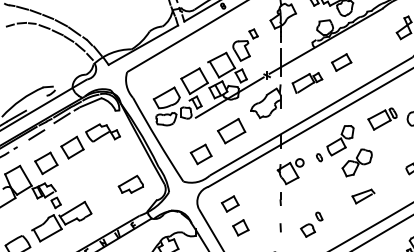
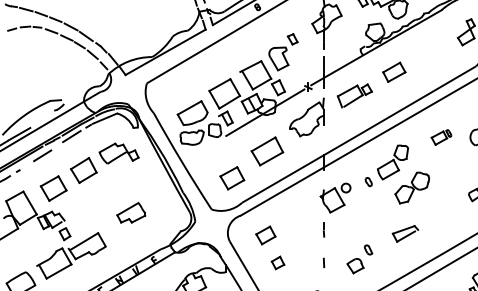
part: (382, 119) -> (441, 137), size x0.6
part: (131, 184) -> (131, 212), moved
part: (363, 196) -> (405, 233), moved
part: (240, 227) -> (277, 262), size x0.7

